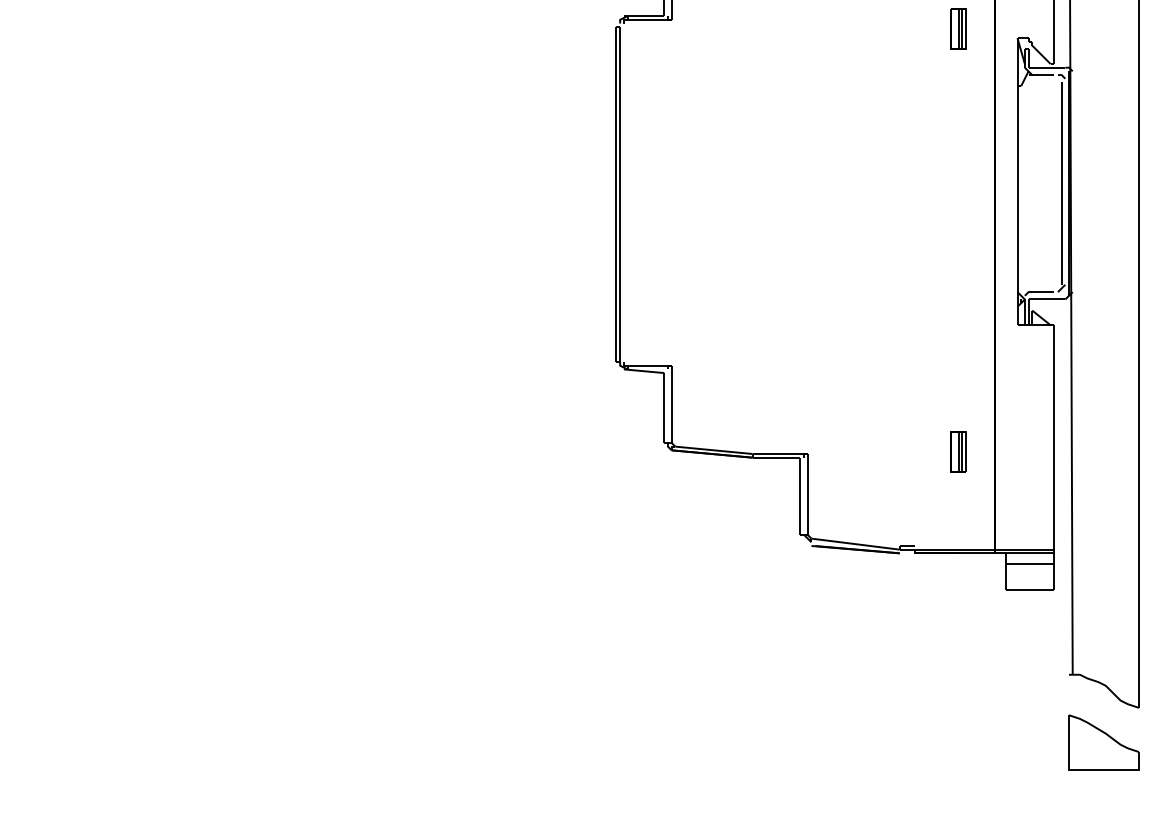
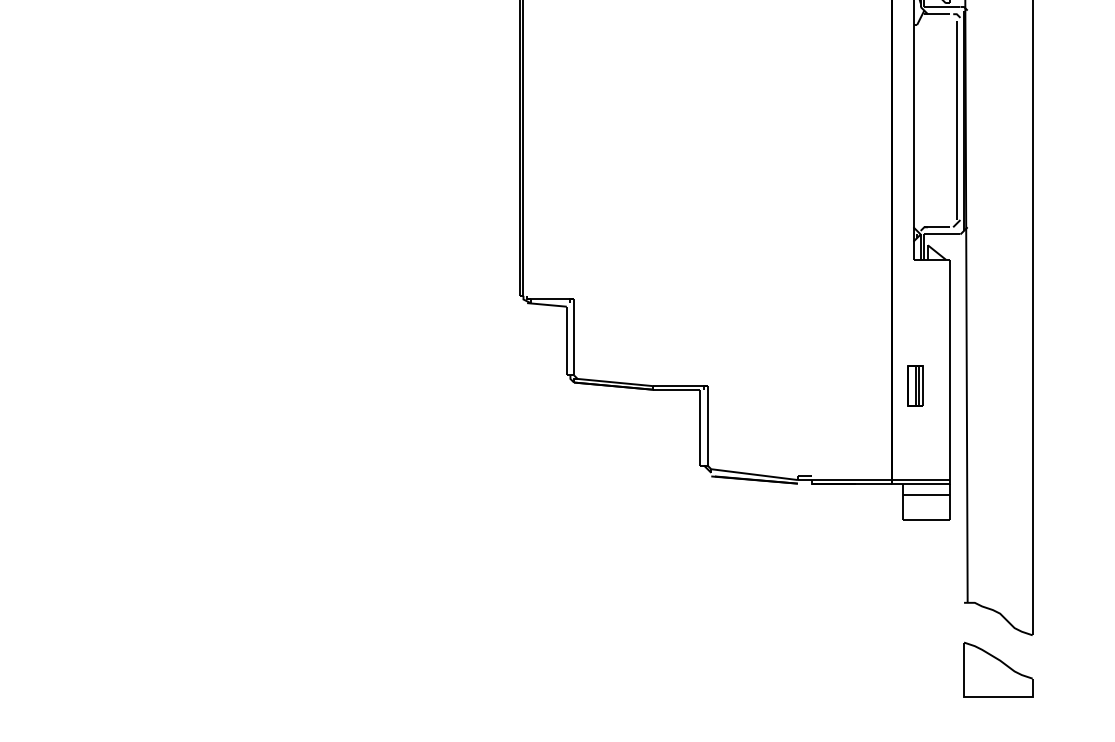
part: (958, 451) -> (915, 385), moved

